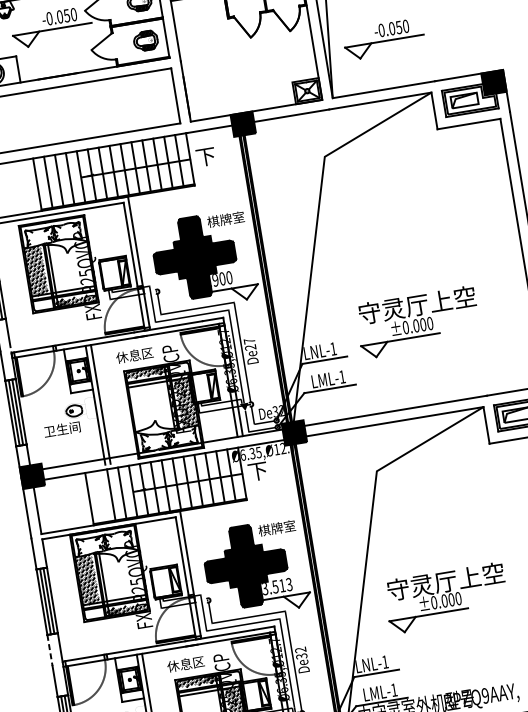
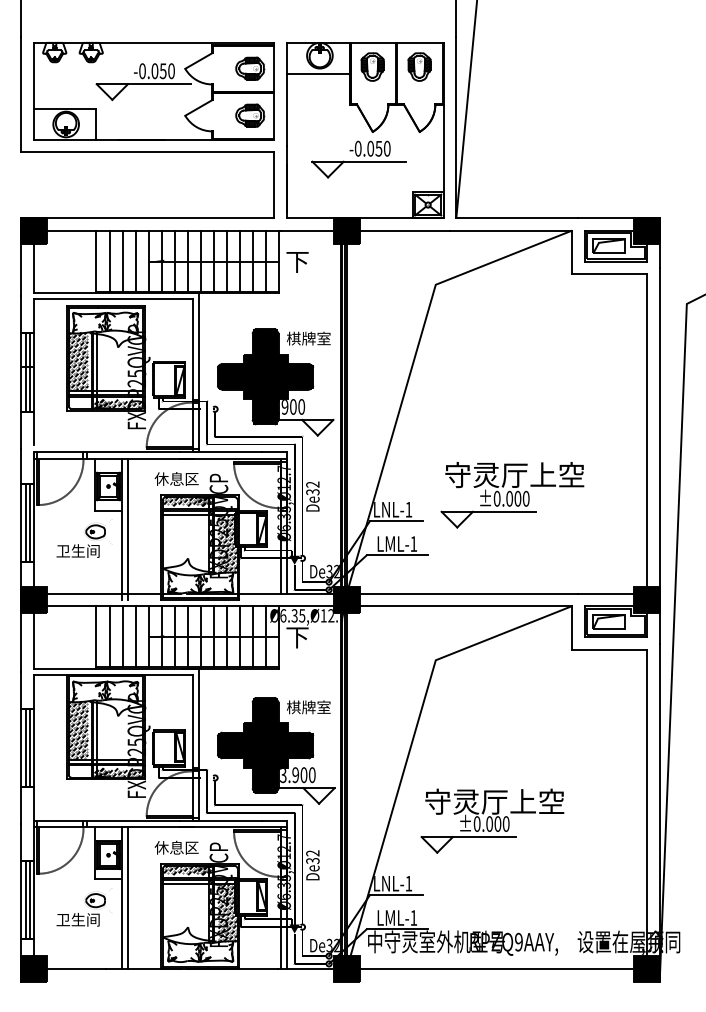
part: (383, 39) -> (358, 159), moved
text: (249, 344) -> (312, 488), De27 -> De32
line: (100, 496) -> (109, 636), added
text: (282, 586) -> (303, 775), 3.513 -> 3.900
line: (50, 650) -> (21, 805), dashed -> solid

